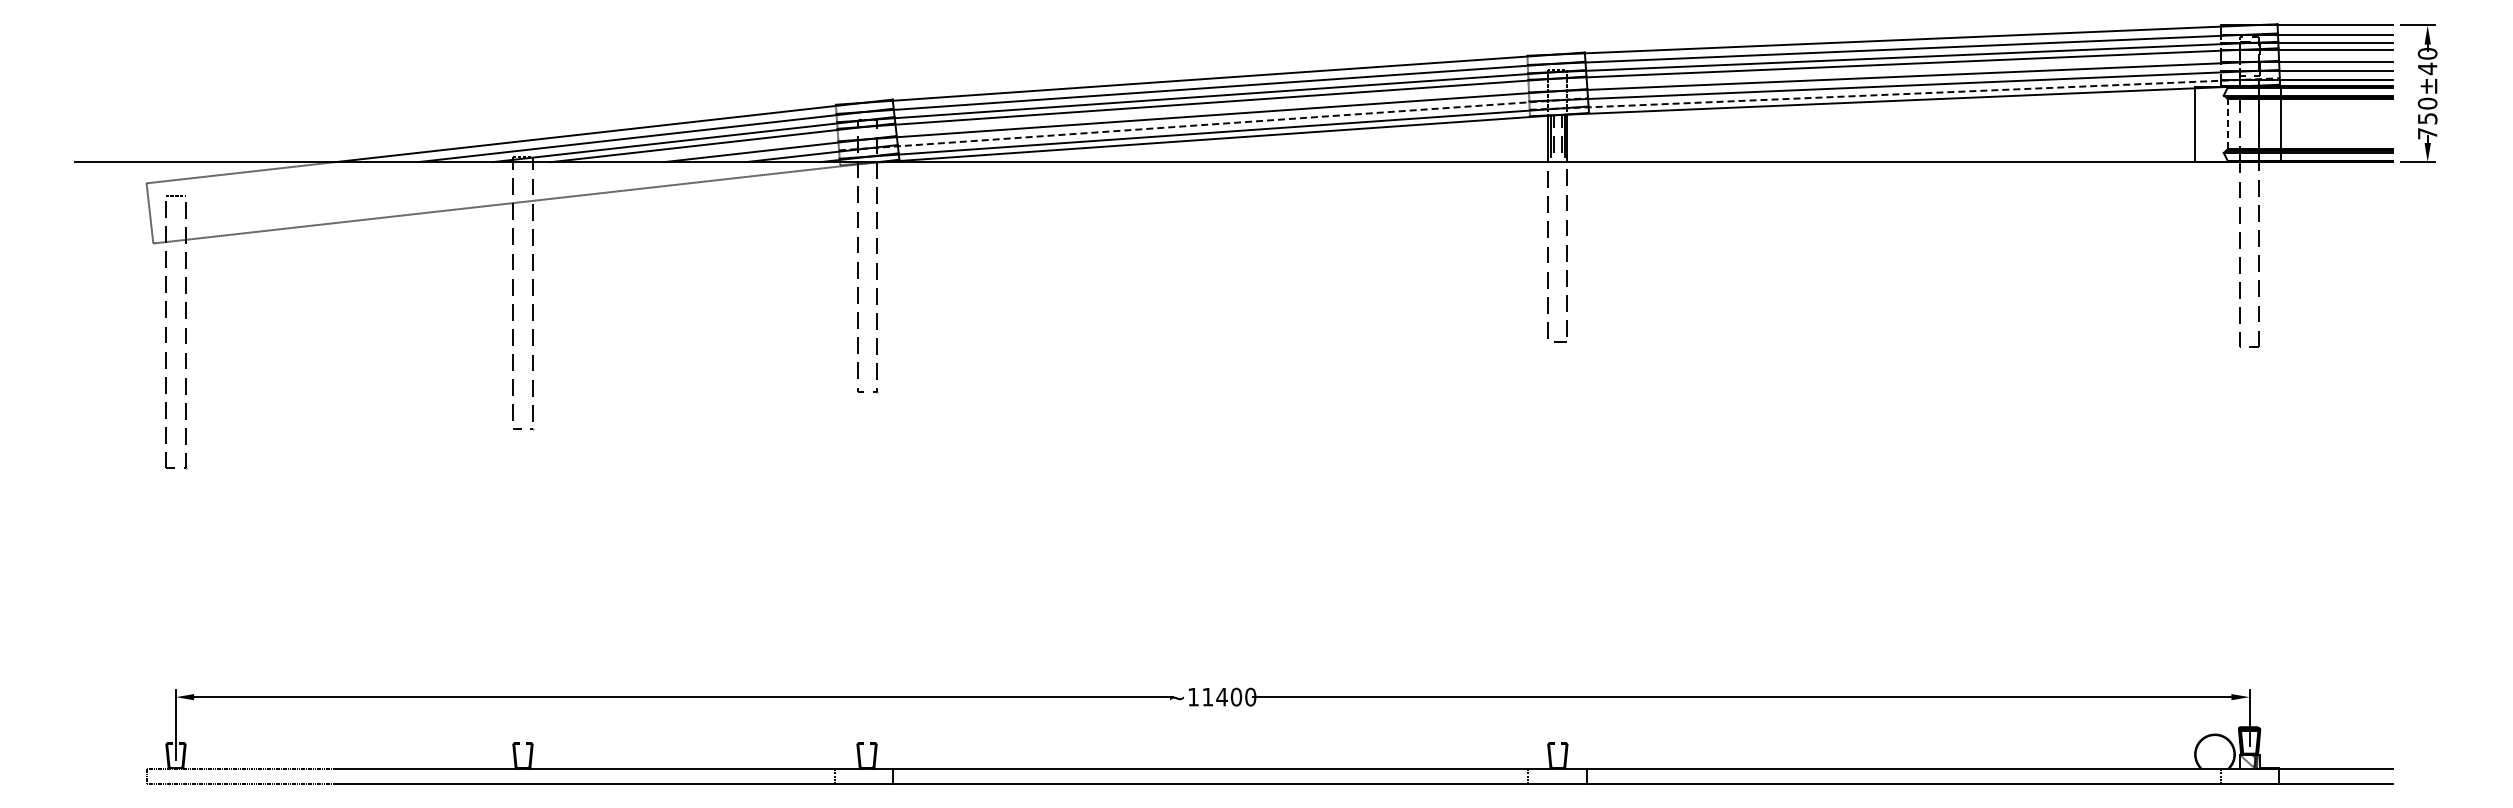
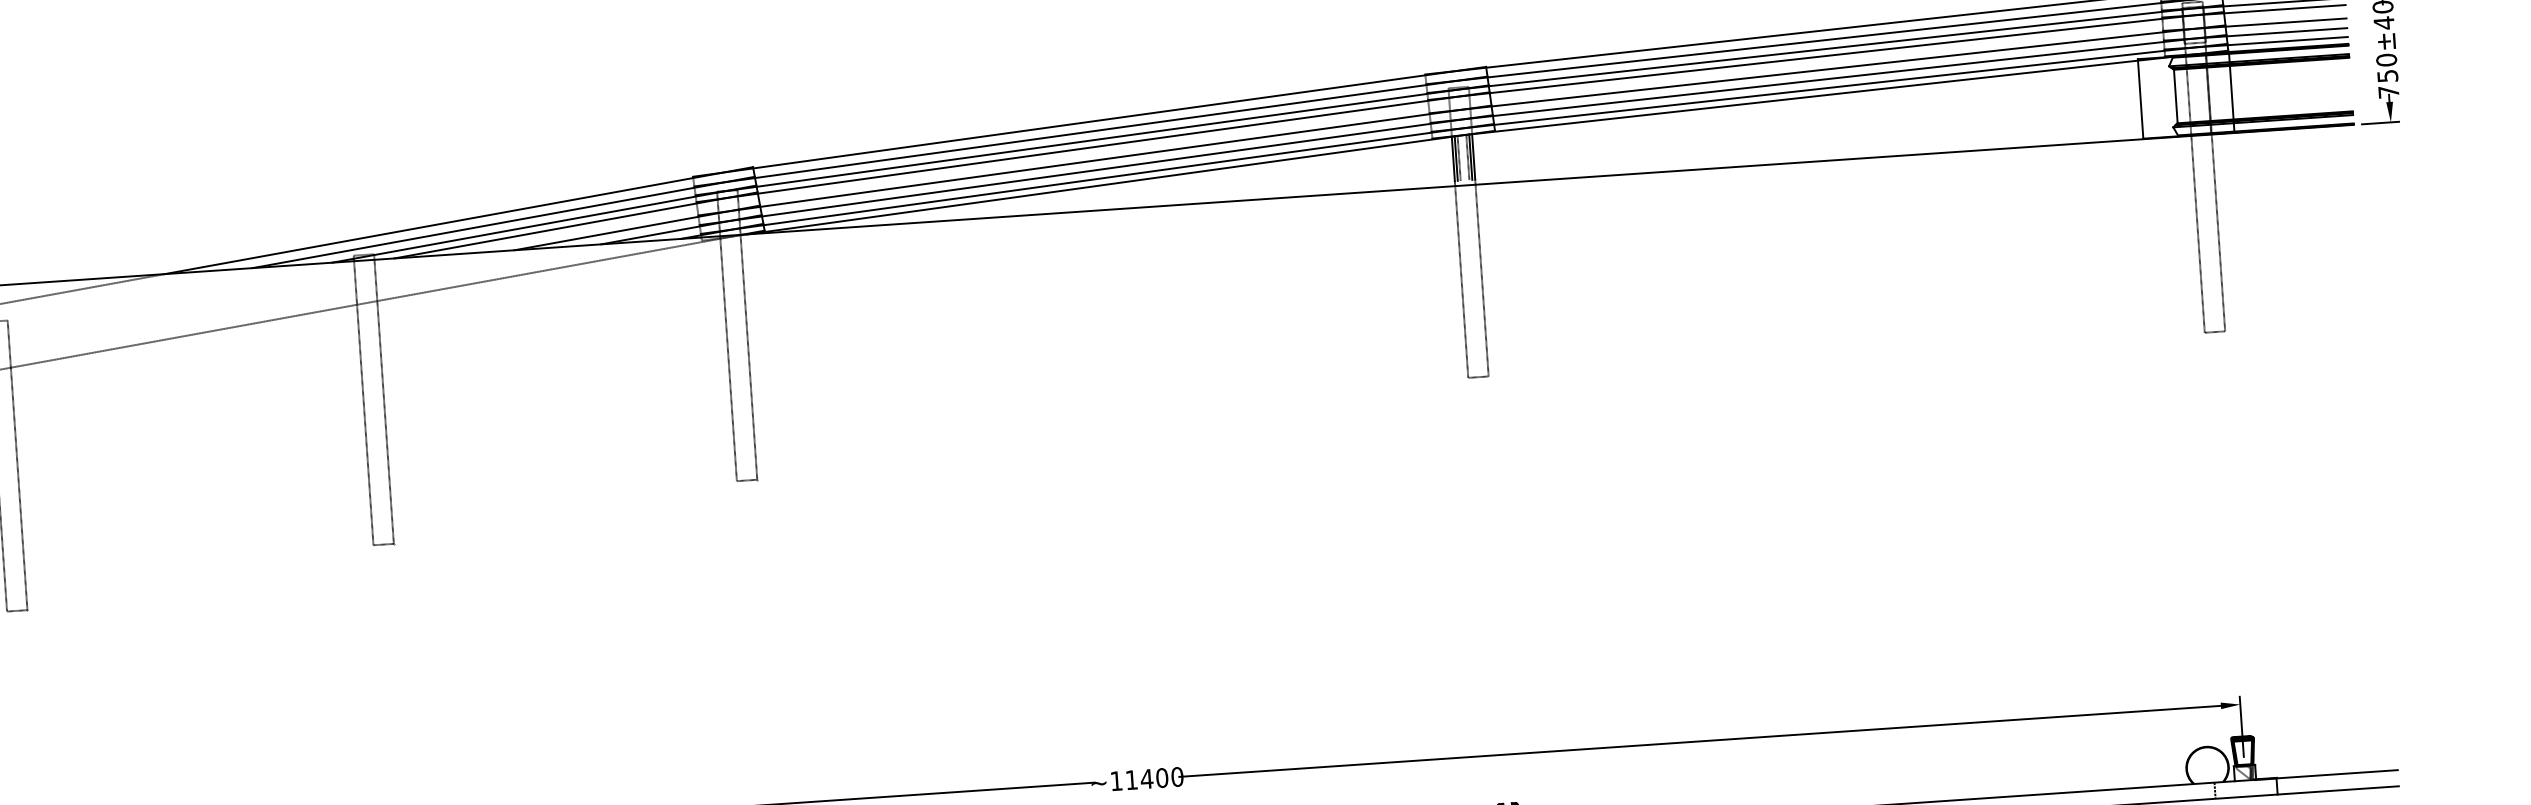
line: (1905, 94) -> (1830, 88), dashed -> solid
line: (2228, 123) -> (2176, 95), dashed -> solid
line: (1214, 124) -> (1097, 170), dashed -> solid

